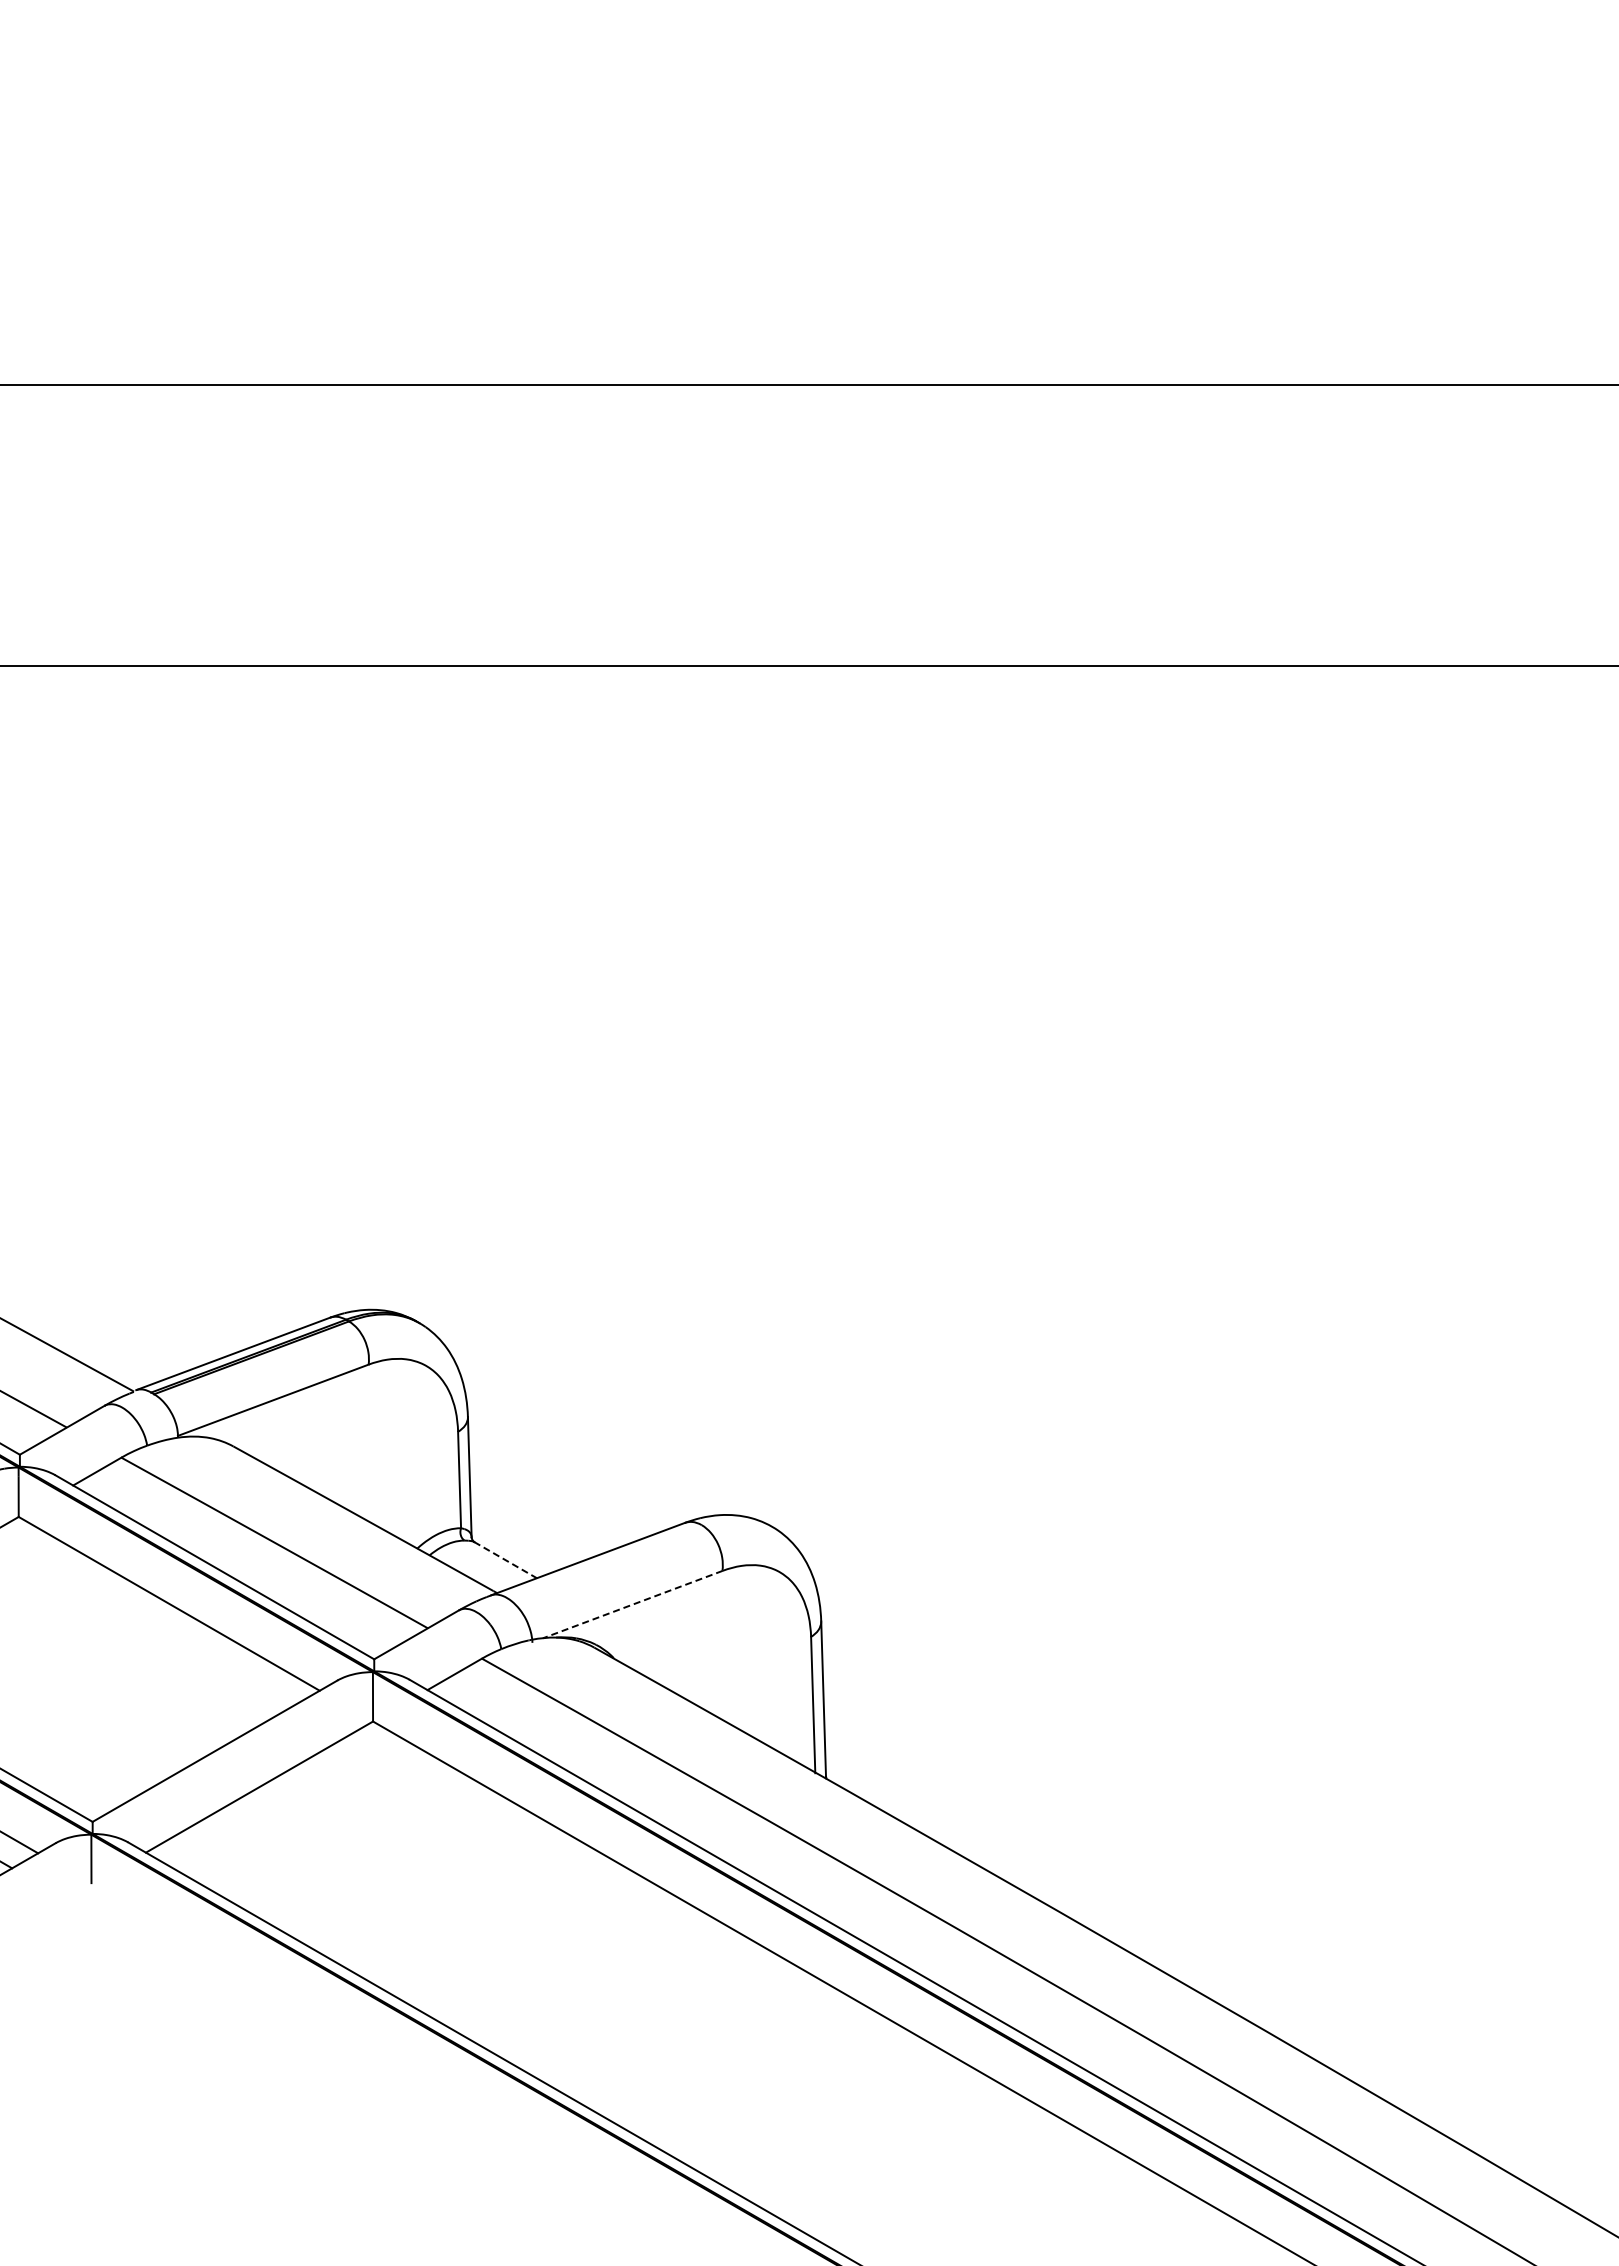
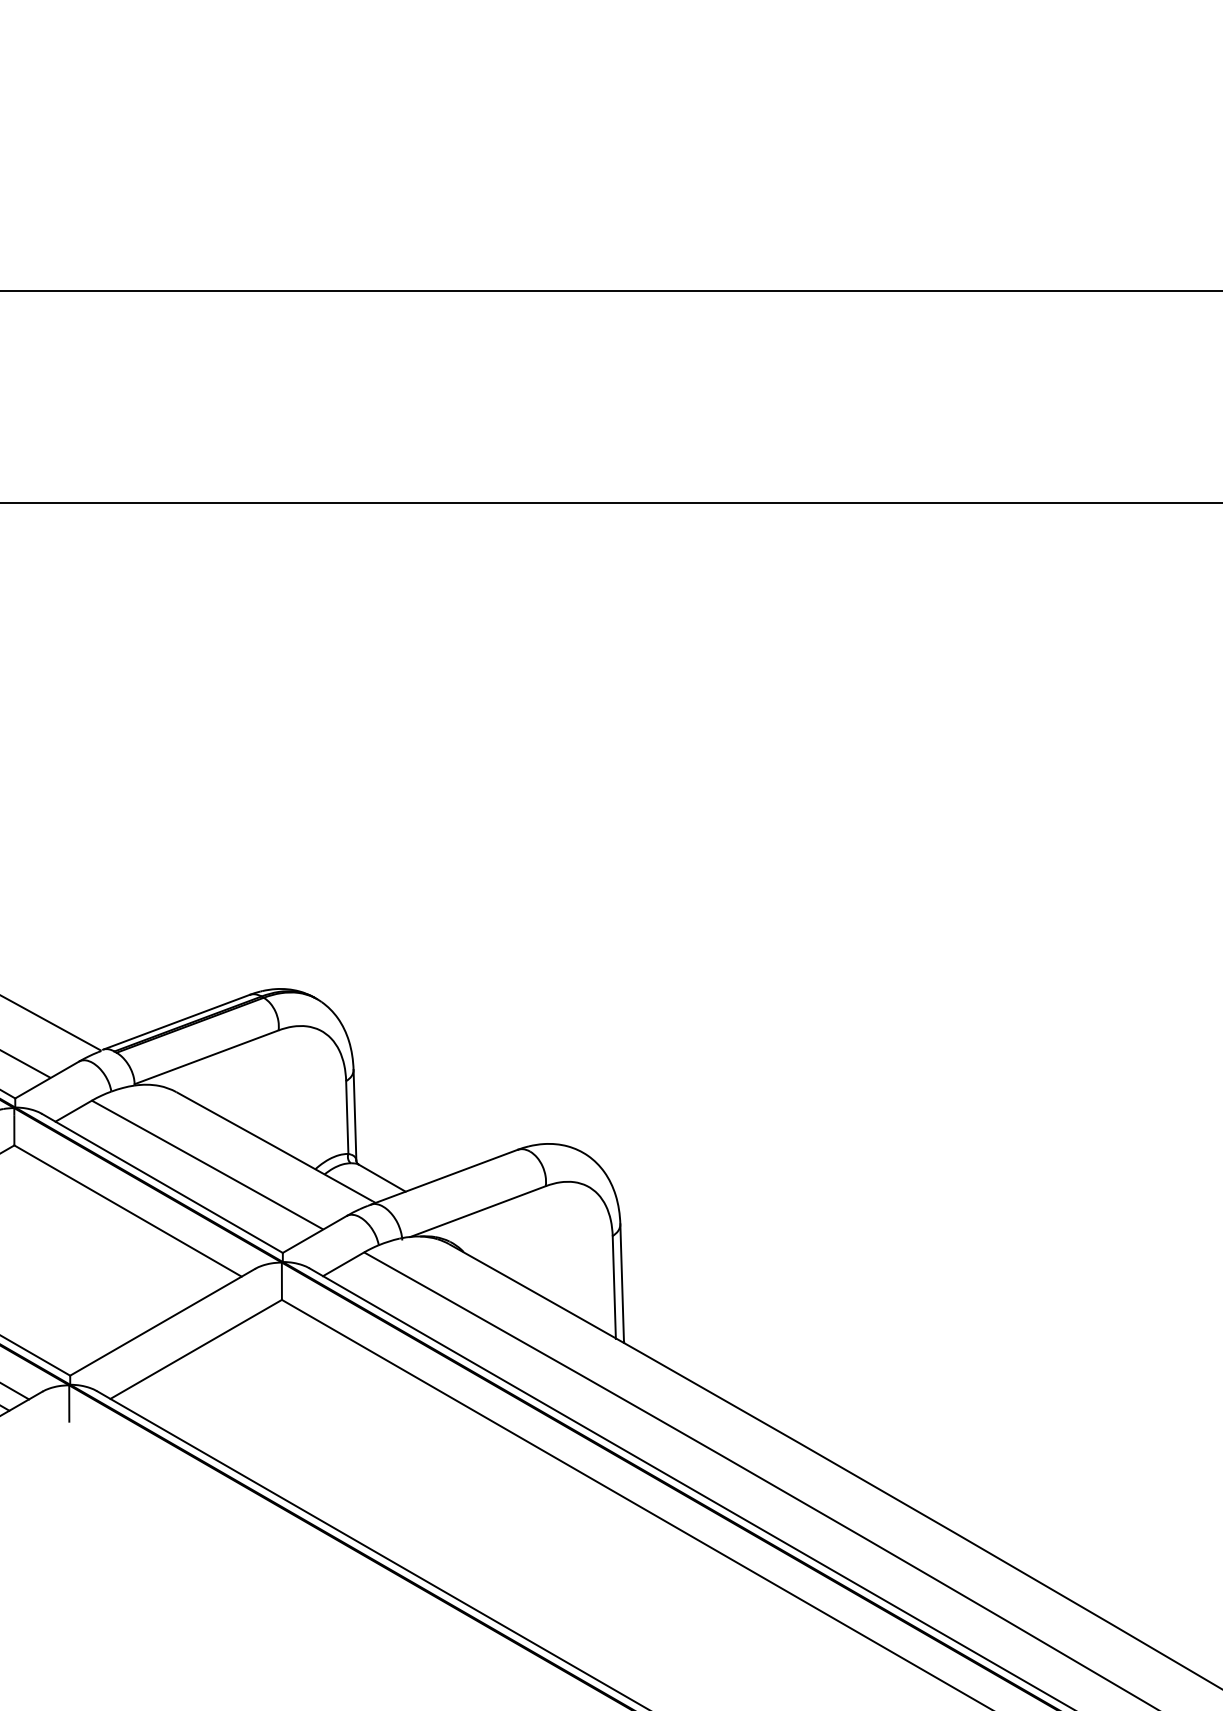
line: (505, 1560) -> (381, 1178), dashed -> solid
line: (632, 1604) -> (477, 1211), dashed -> solid

